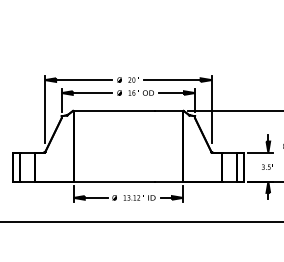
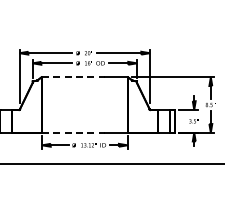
line: (113, 111) -> (73, 77), solid -> dashed
line: (113, 181) -> (73, 132), solid -> dashed

